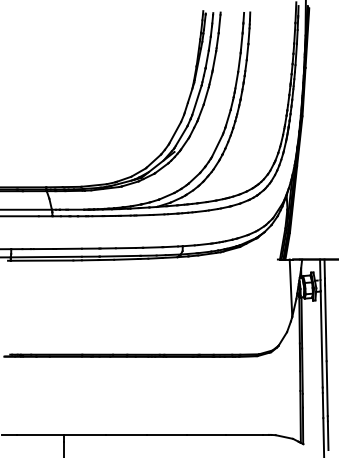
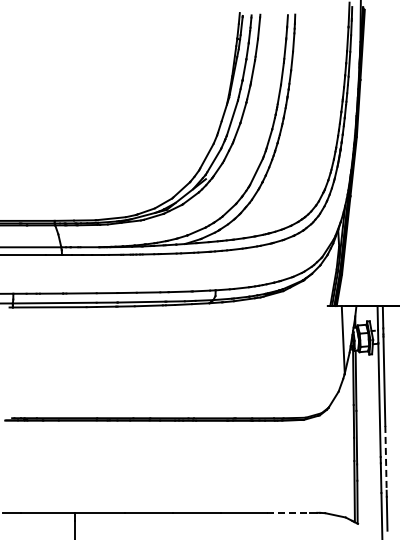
line: (327, 388) -> (386, 458), solid -> dashed
line: (244, 434) -> (288, 512), solid -> dashed

